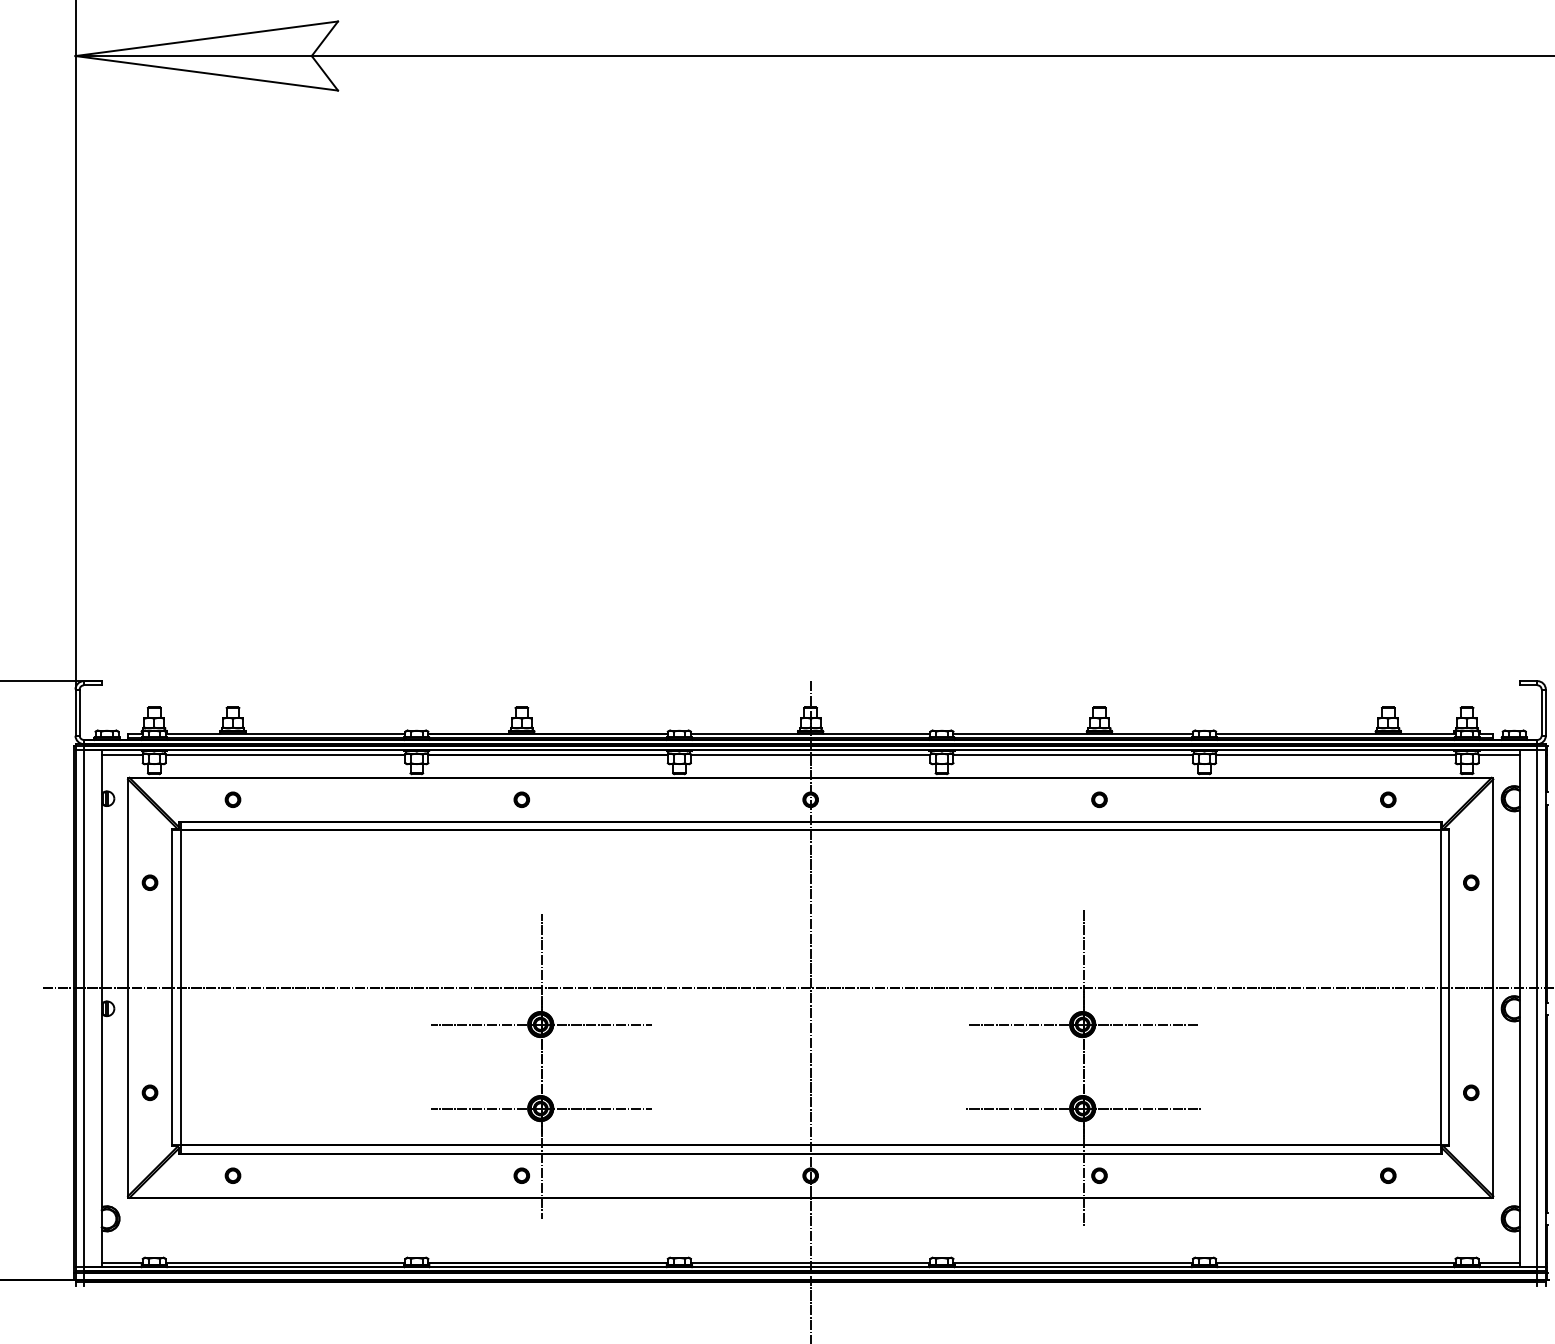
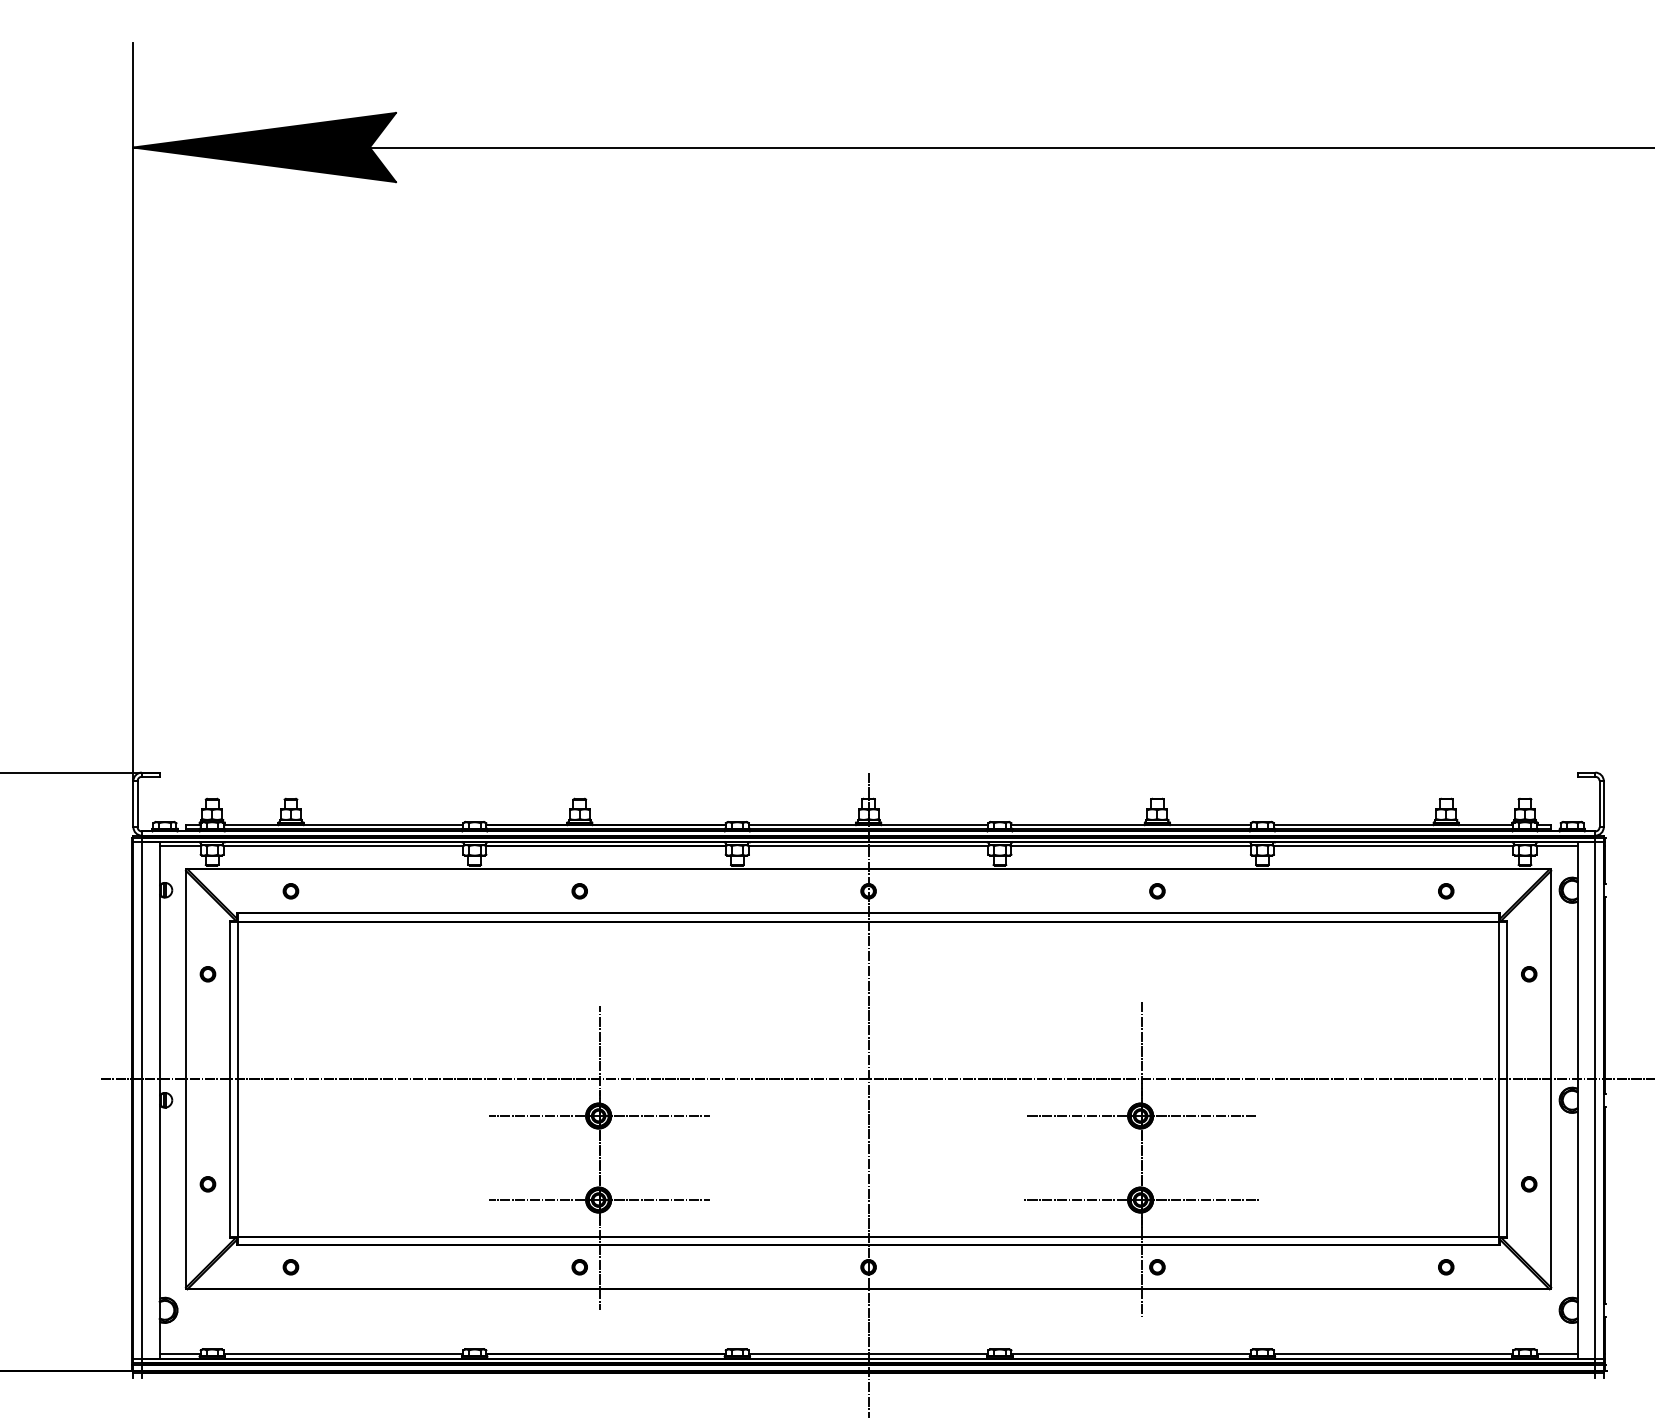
fill: (206, 56) -> (264, 147), added

